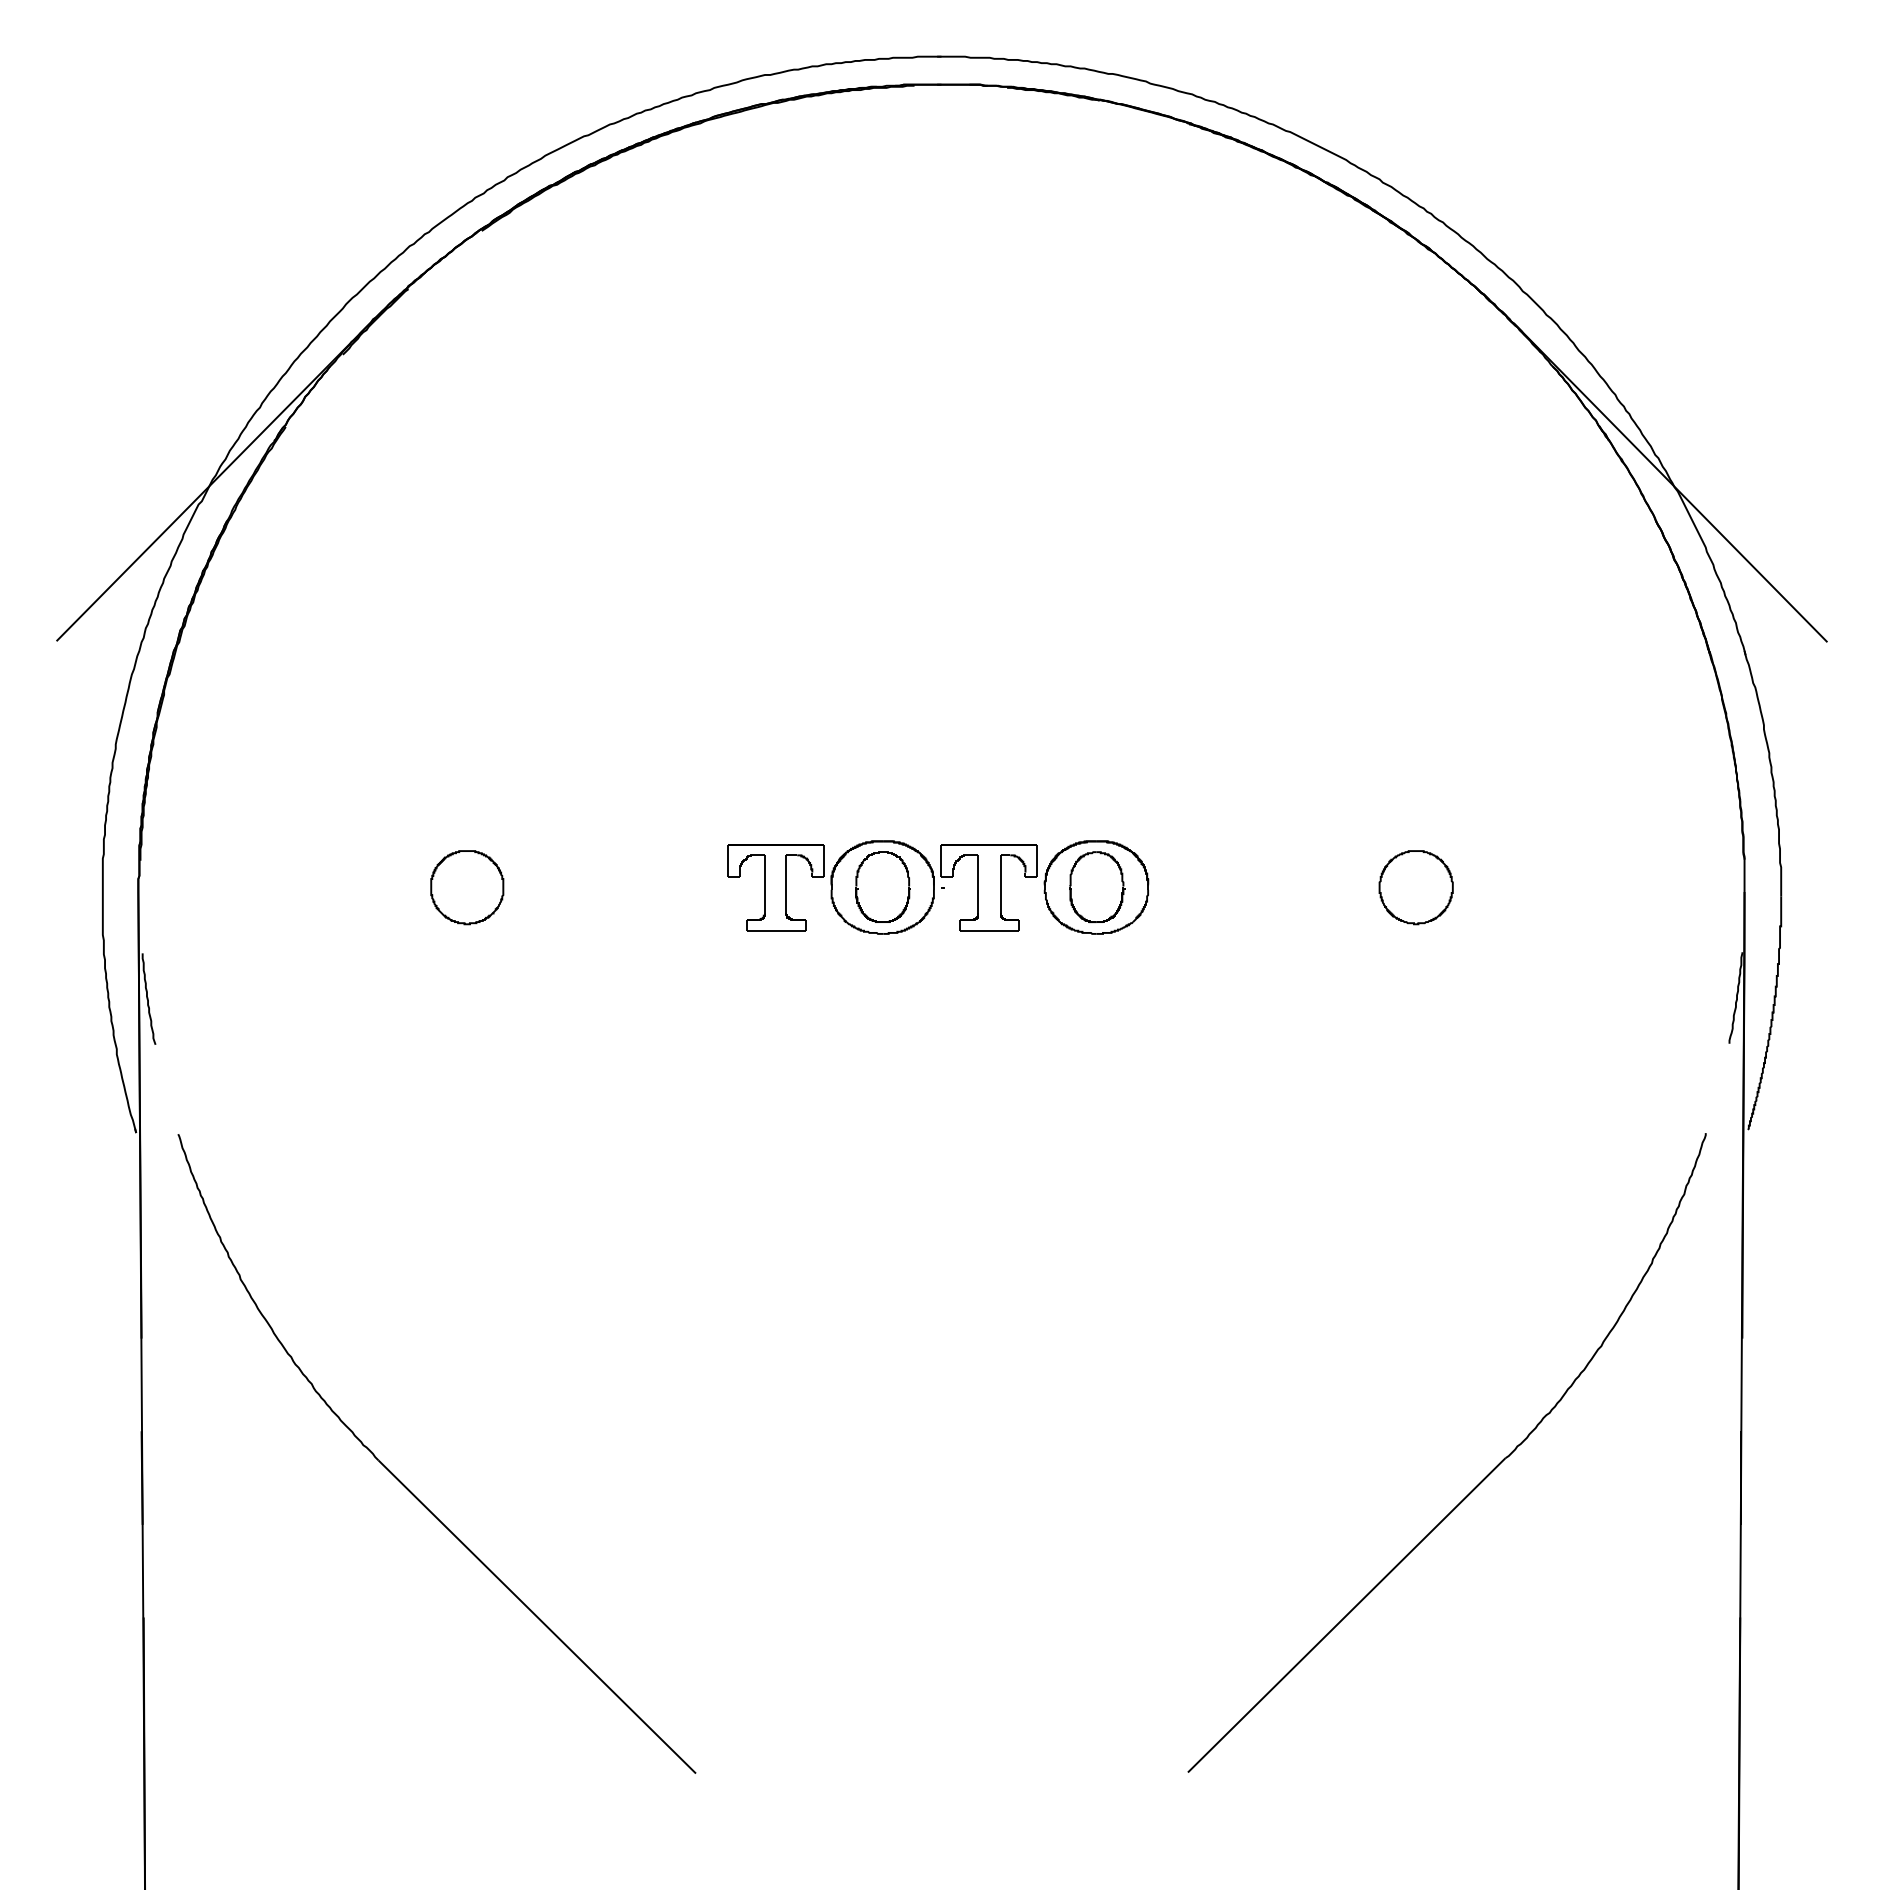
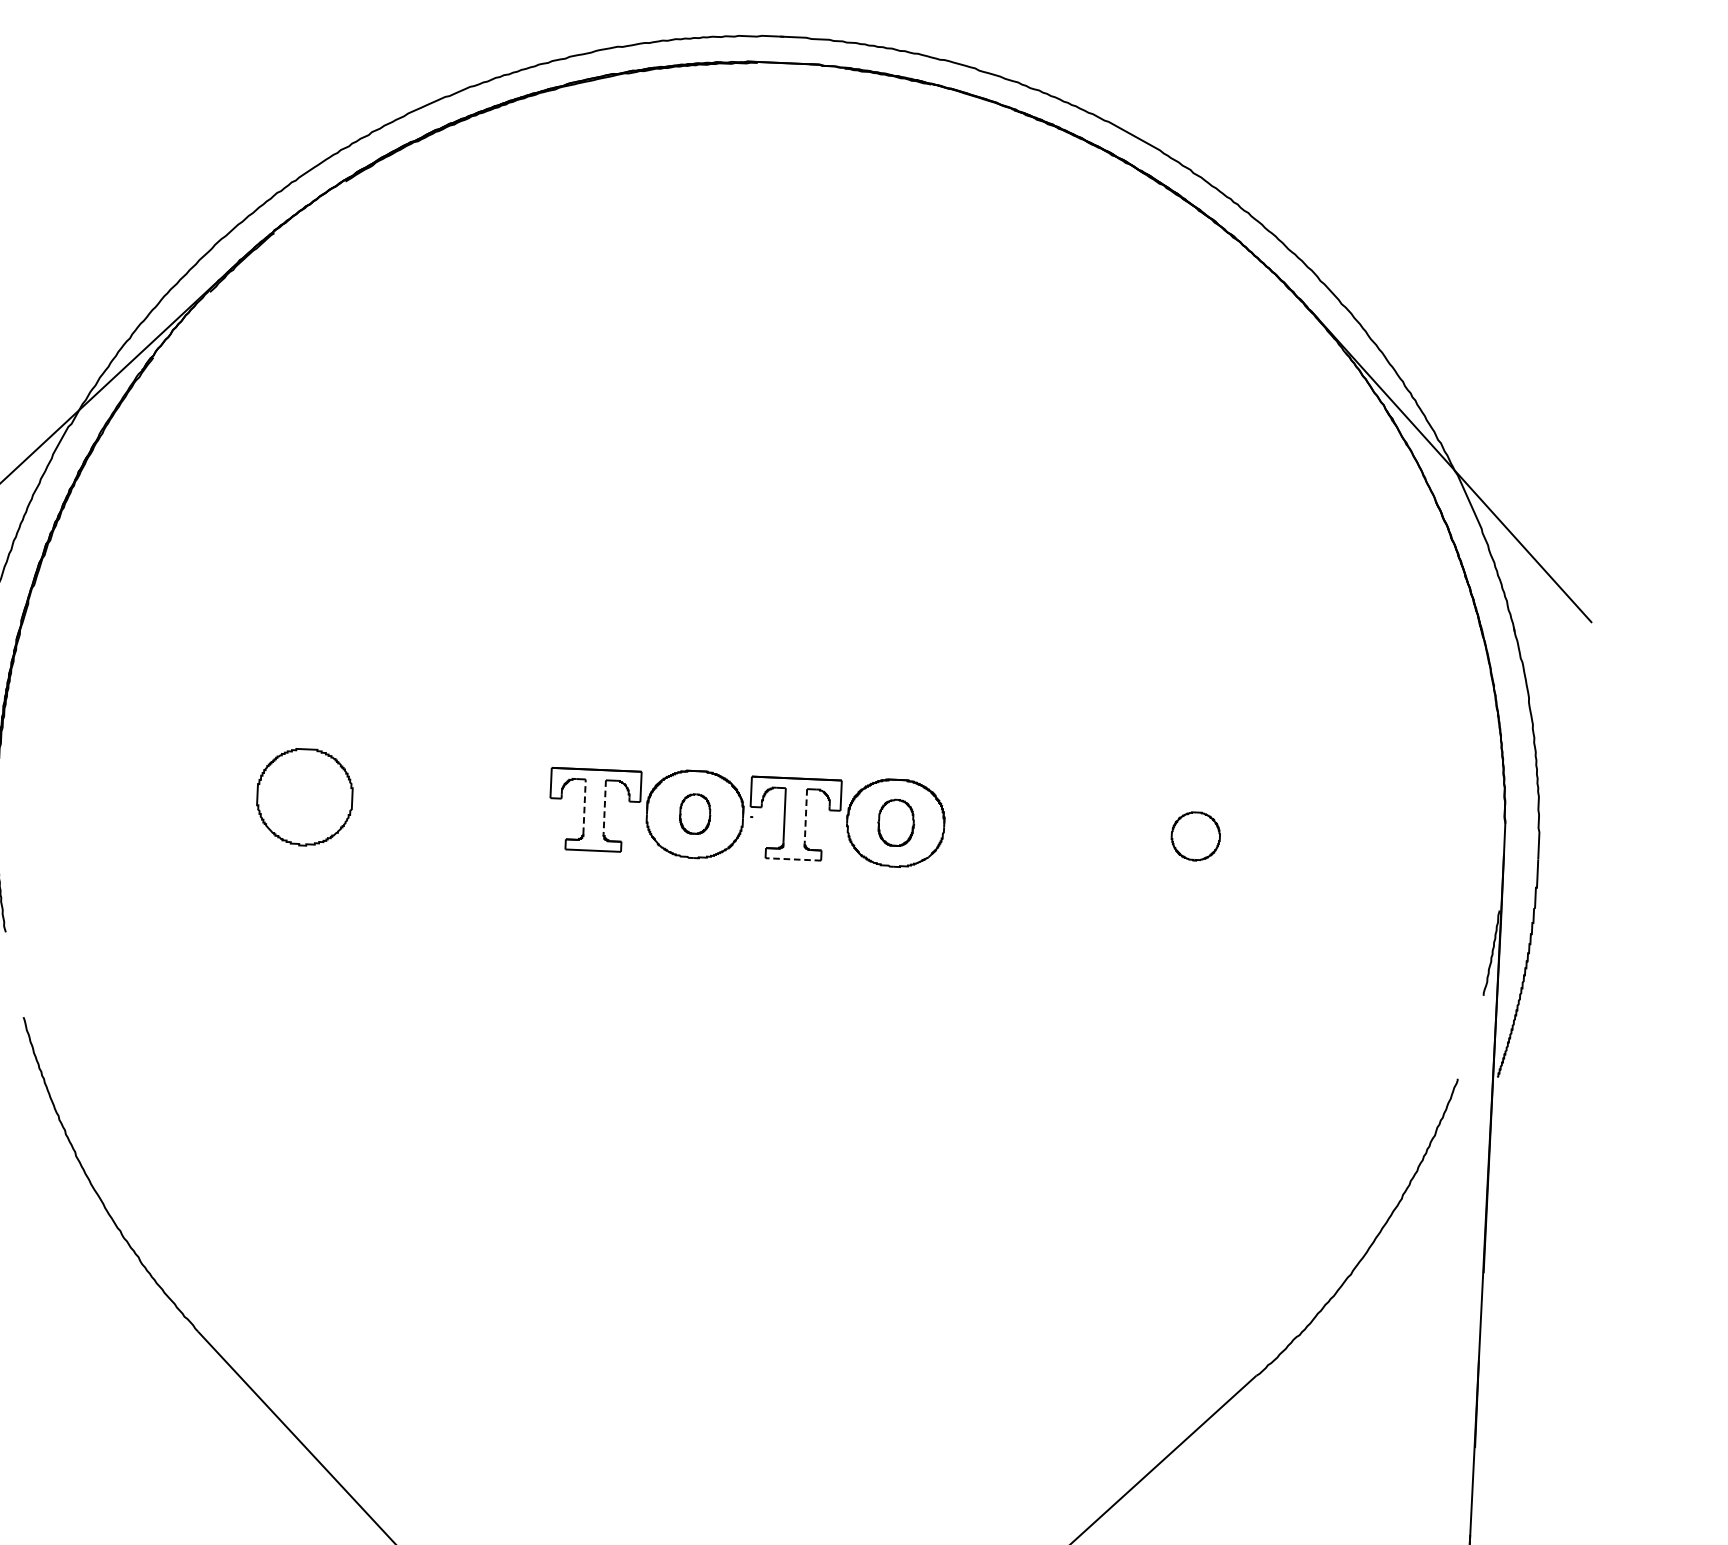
line: (764, 883) -> (584, 805), solid -> dashed
line: (786, 884) -> (604, 807), solid -> dashed
line: (1000, 884) -> (805, 816), solid -> dashed
part: (882, 886) -> (694, 813), size x0.6
part: (1097, 886) -> (896, 822), size x0.7
part: (467, 887) -> (305, 797), size x1.4
part: (1415, 887) -> (1195, 836), size x0.7
line: (989, 930) -> (793, 859), solid -> dashed

